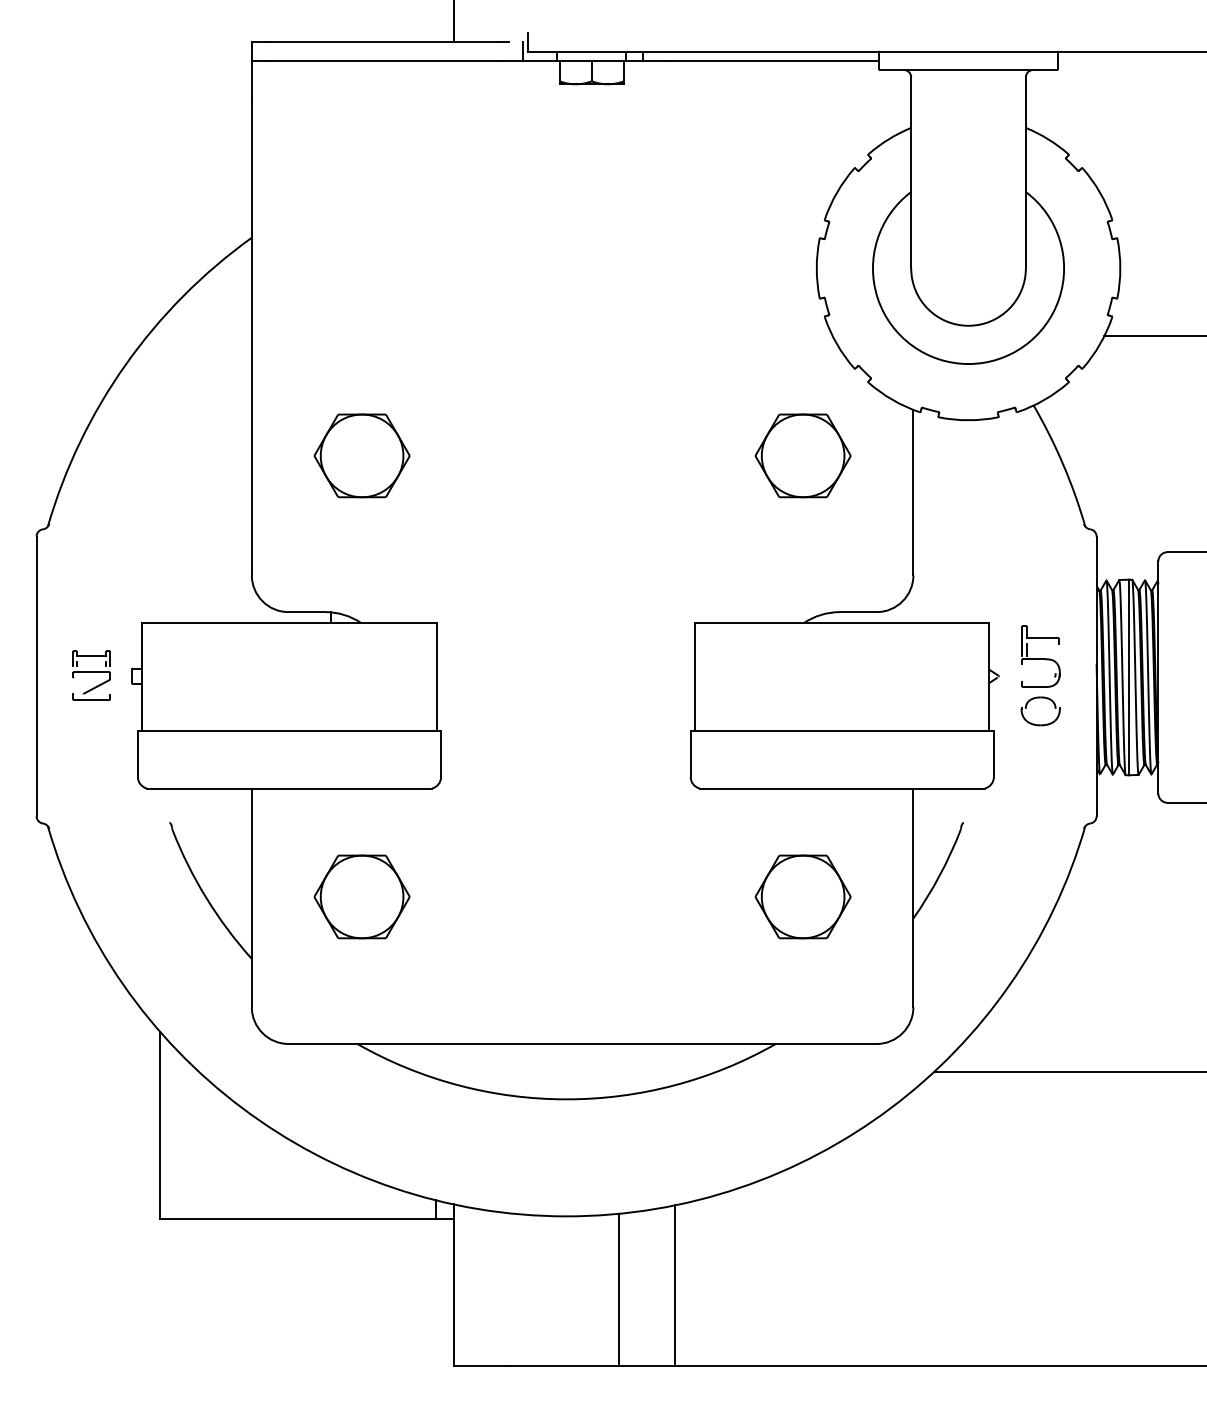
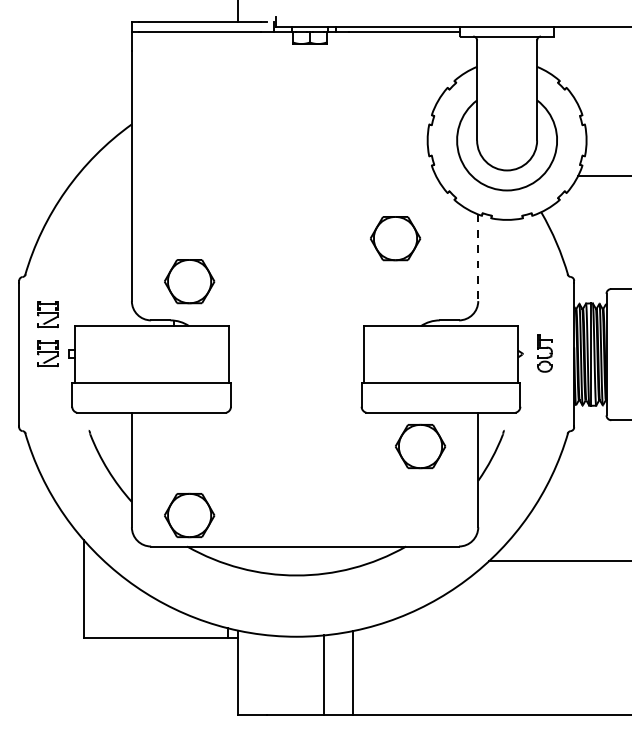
part: (361, 455) -> (189, 281), moved
part: (803, 455) -> (395, 238), moved
line: (913, 493) -> (478, 258), solid -> dashed
part: (90, 600) -> (47, 314), added
part: (1039, 675) -> (544, 353), size x0.7
part: (361, 896) -> (189, 515), moved
part: (803, 896) -> (420, 446), moved

